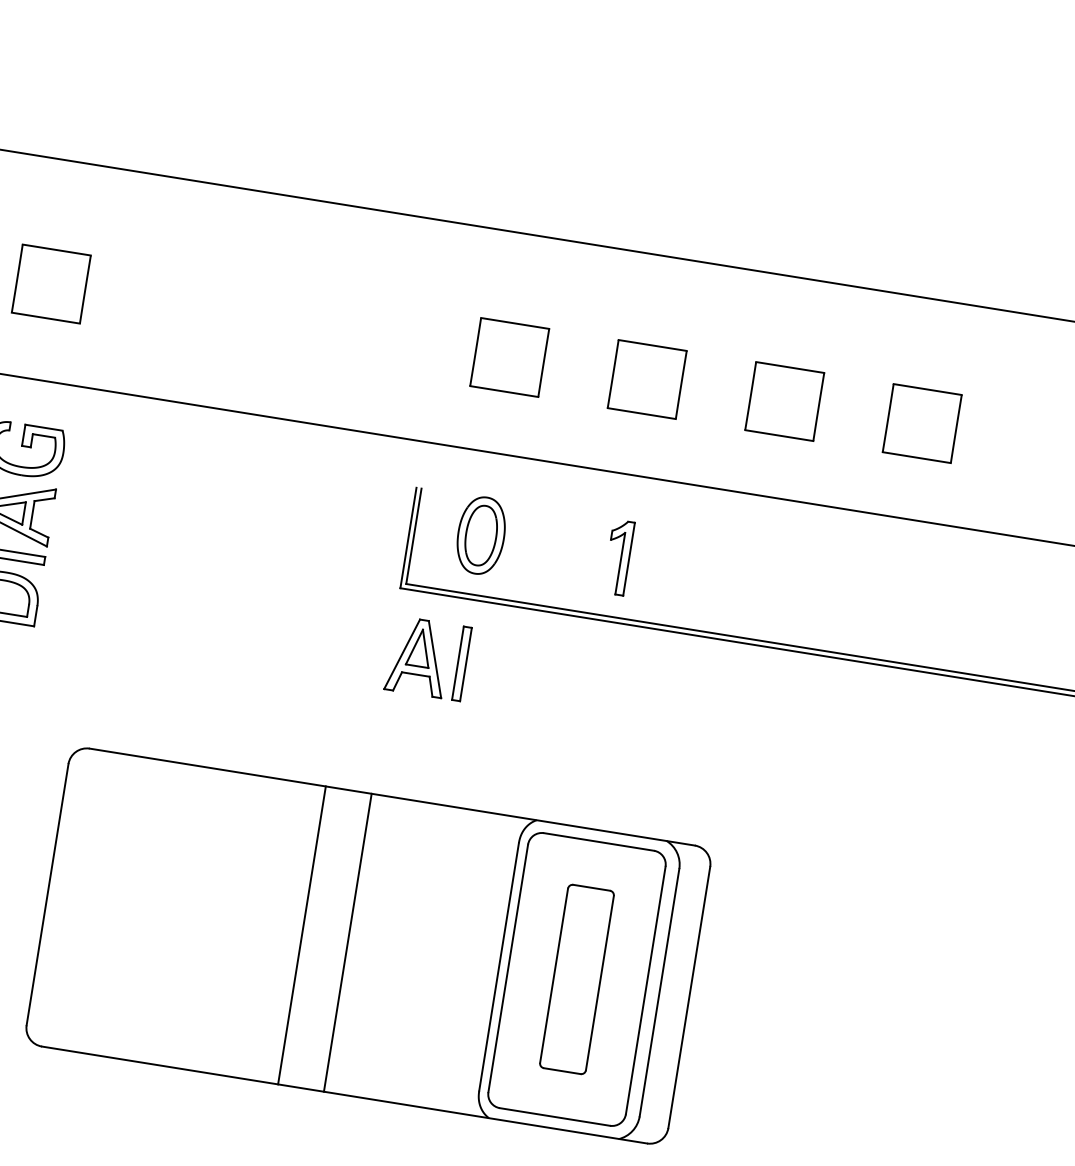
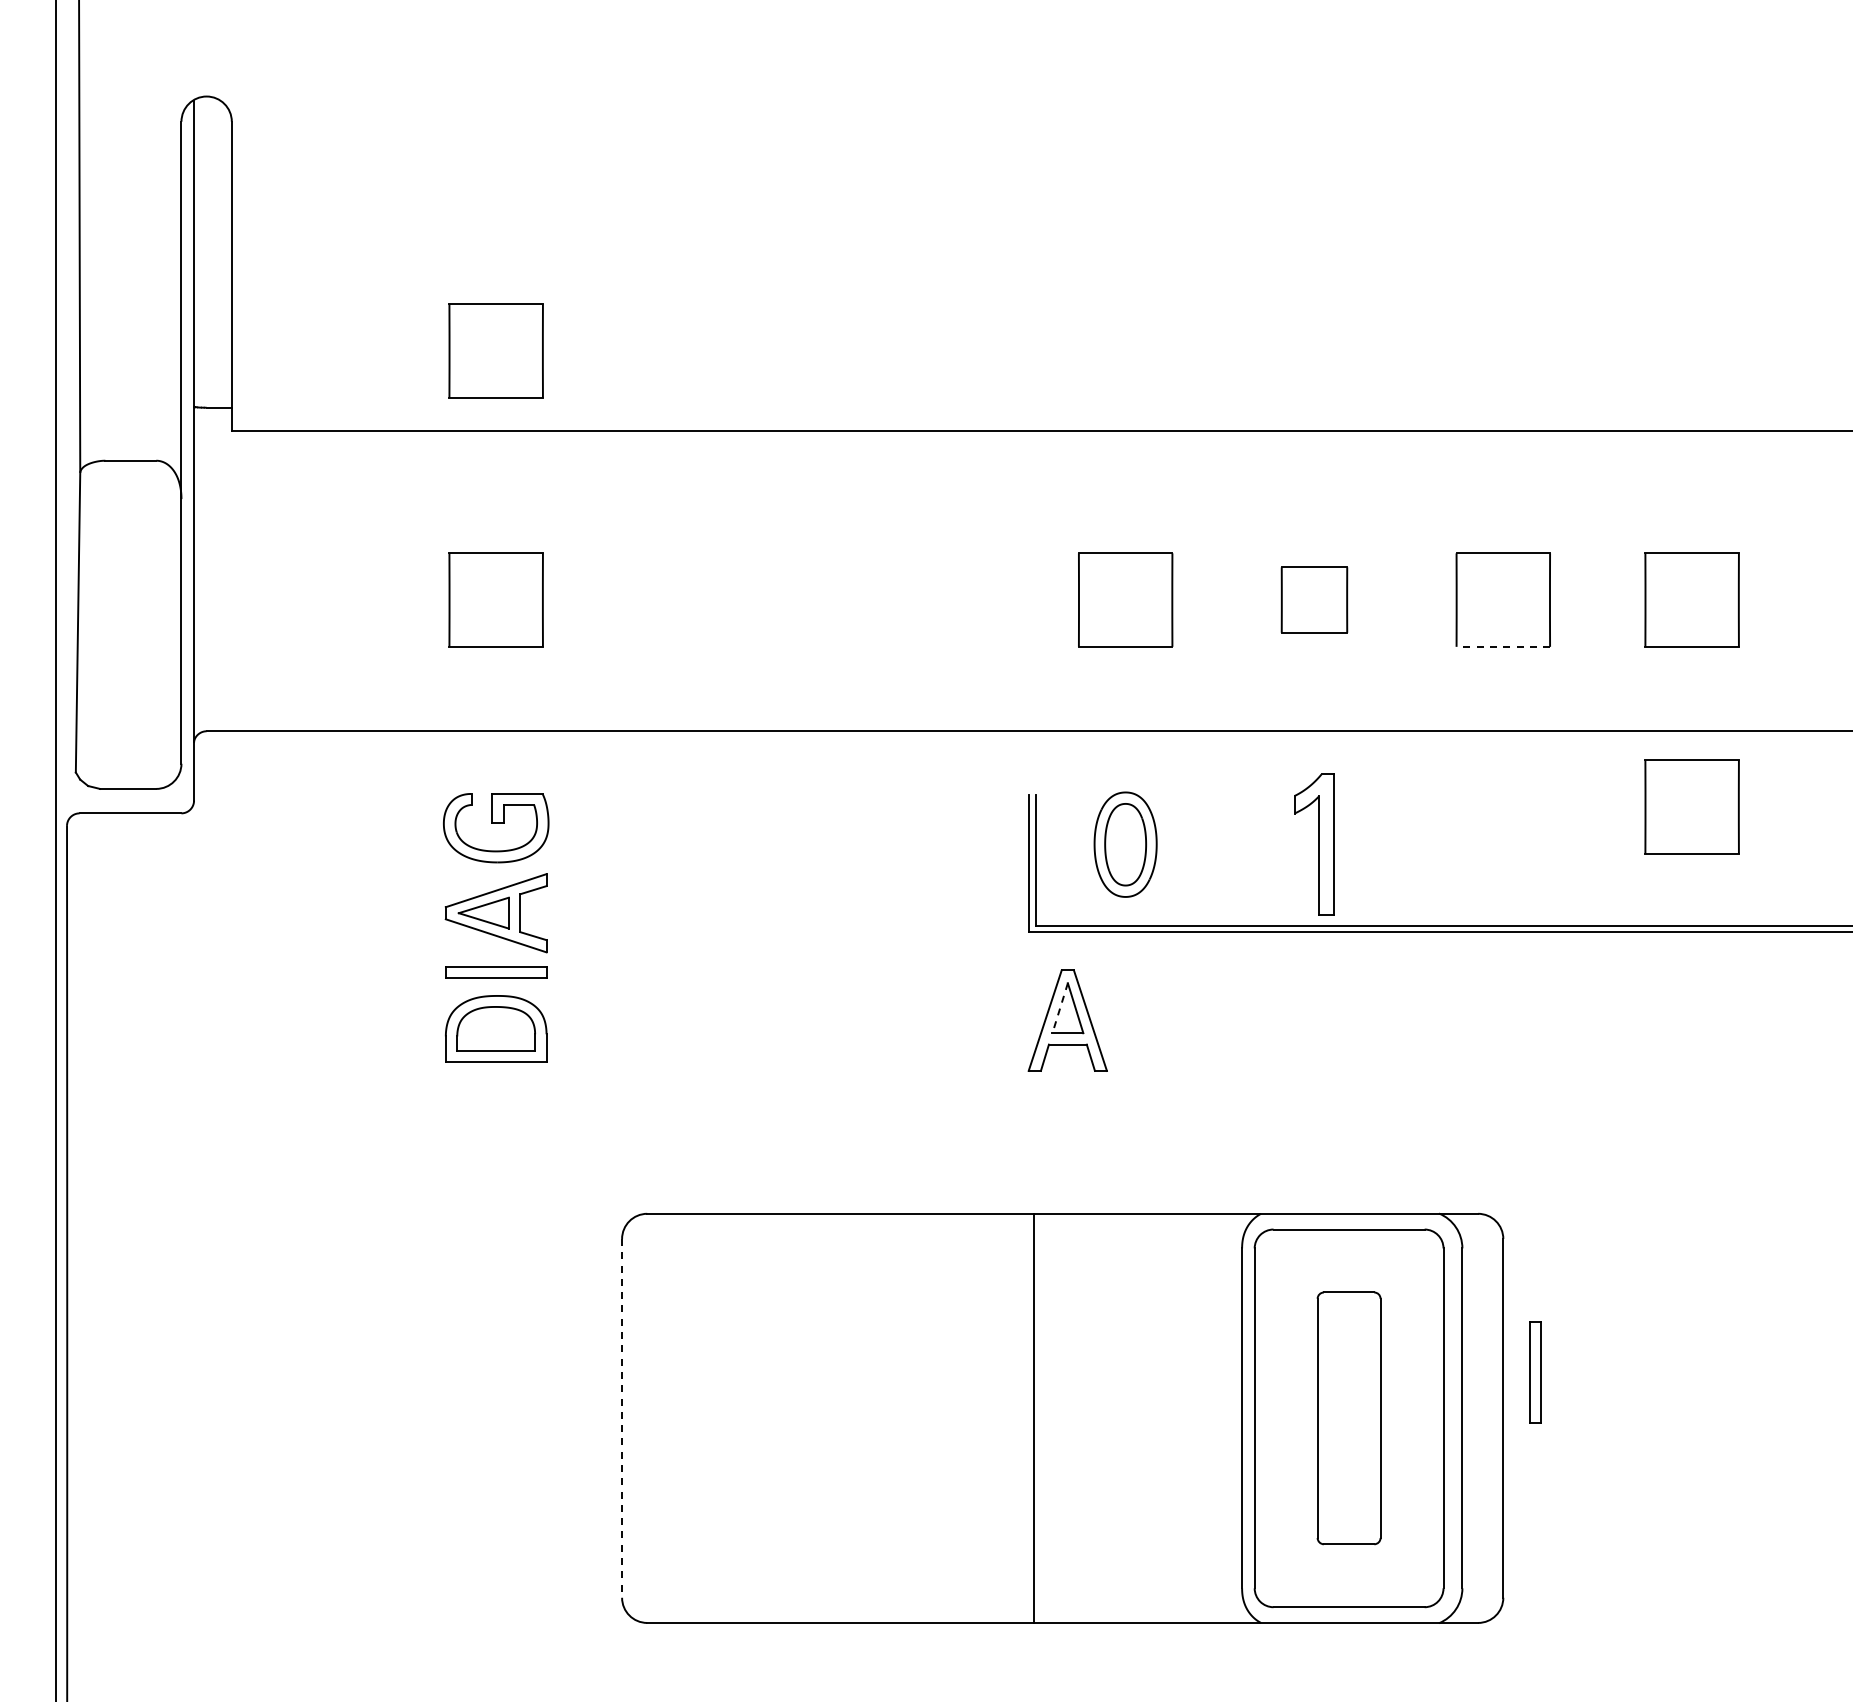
part: (79, 102) -> (495, 350), added
part: (647, 379) -> (1314, 599), size x0.7
line: (779, 435) -> (1503, 646), solid -> dashed
part: (618, 557) -> (1314, 844), size x1.4
part: (897, 573) -> (1691, 806), added
line: (414, 647) -> (1060, 1008), solid -> dashed
part: (462, 663) -> (1535, 1372), moved
line: (47, 894) -> (622, 1418), solid -> dashed
line: (302, 934) -> (971, 1417), removed

